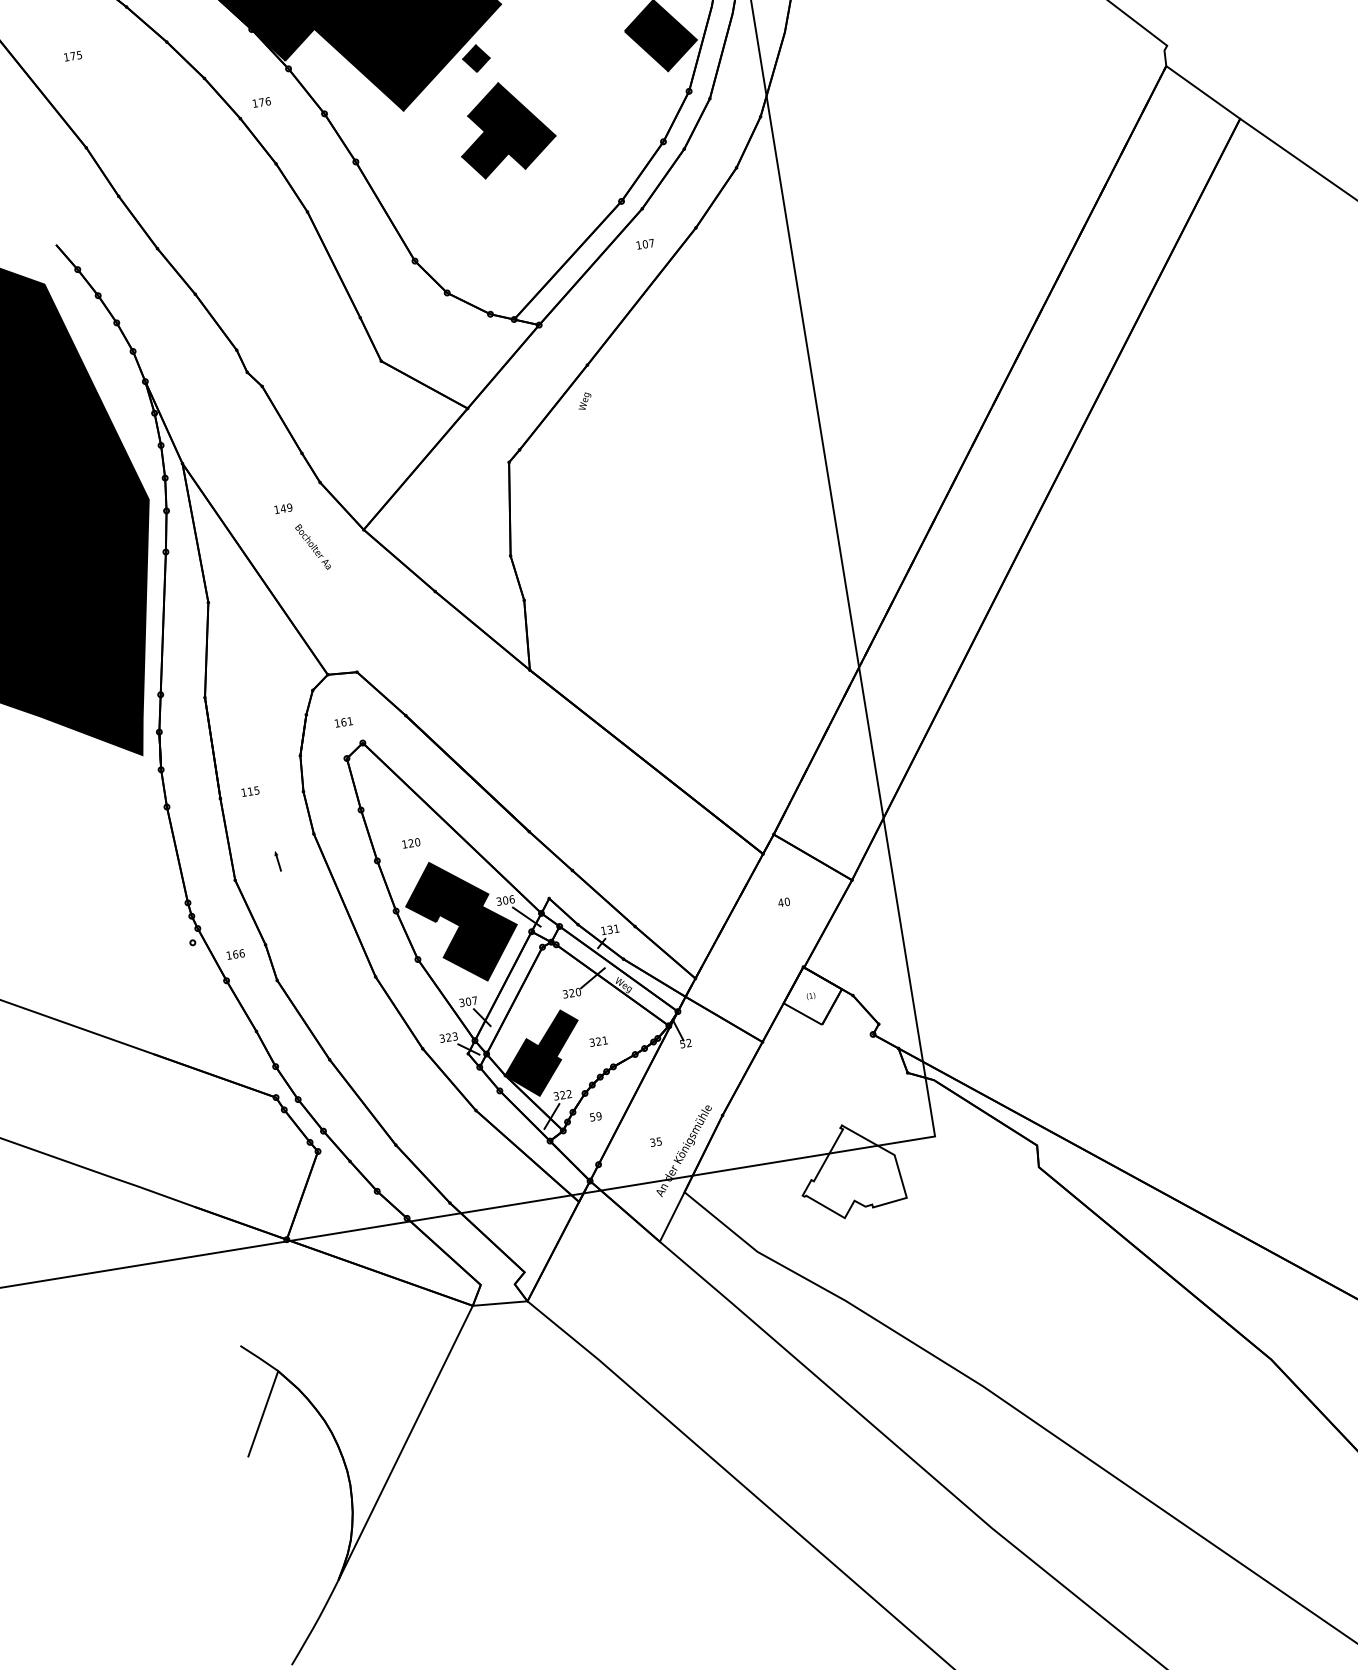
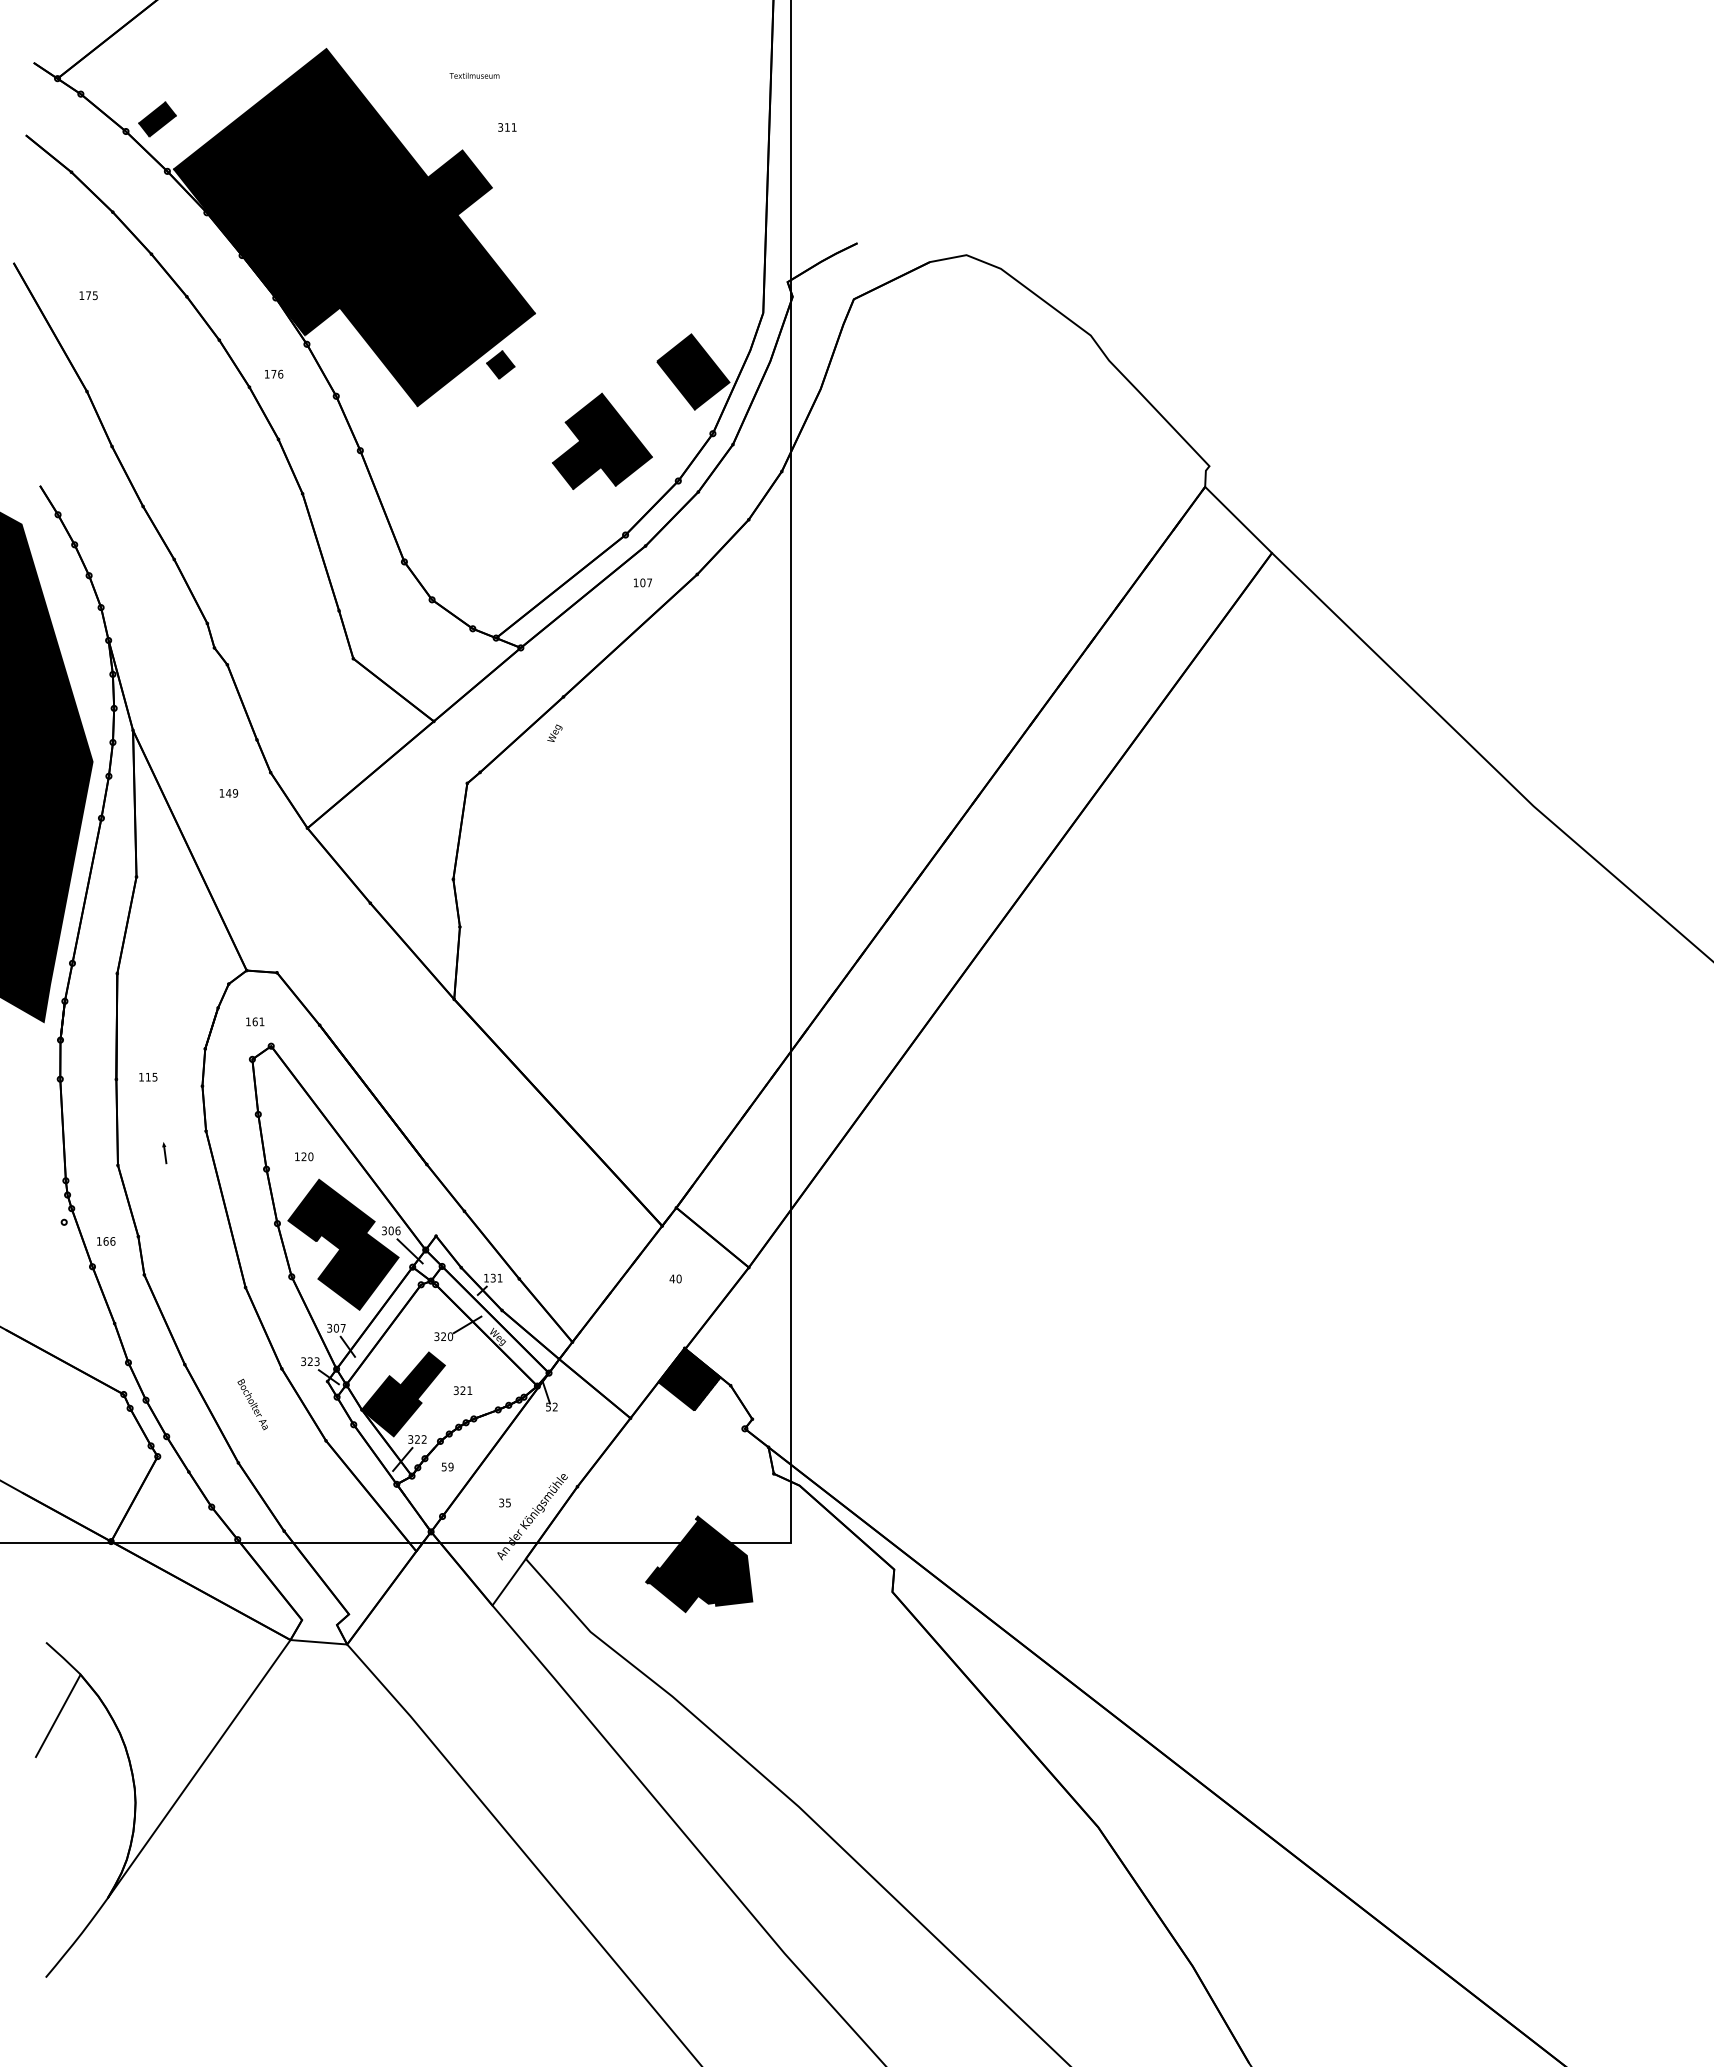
part: (505, 127) -> (602, 440), moved
text: (312, 547) -> (252, 1404), moved
fill: (812, 996) -> (689, 1379), added
fill: (850, 1169) -> (699, 1563), added

